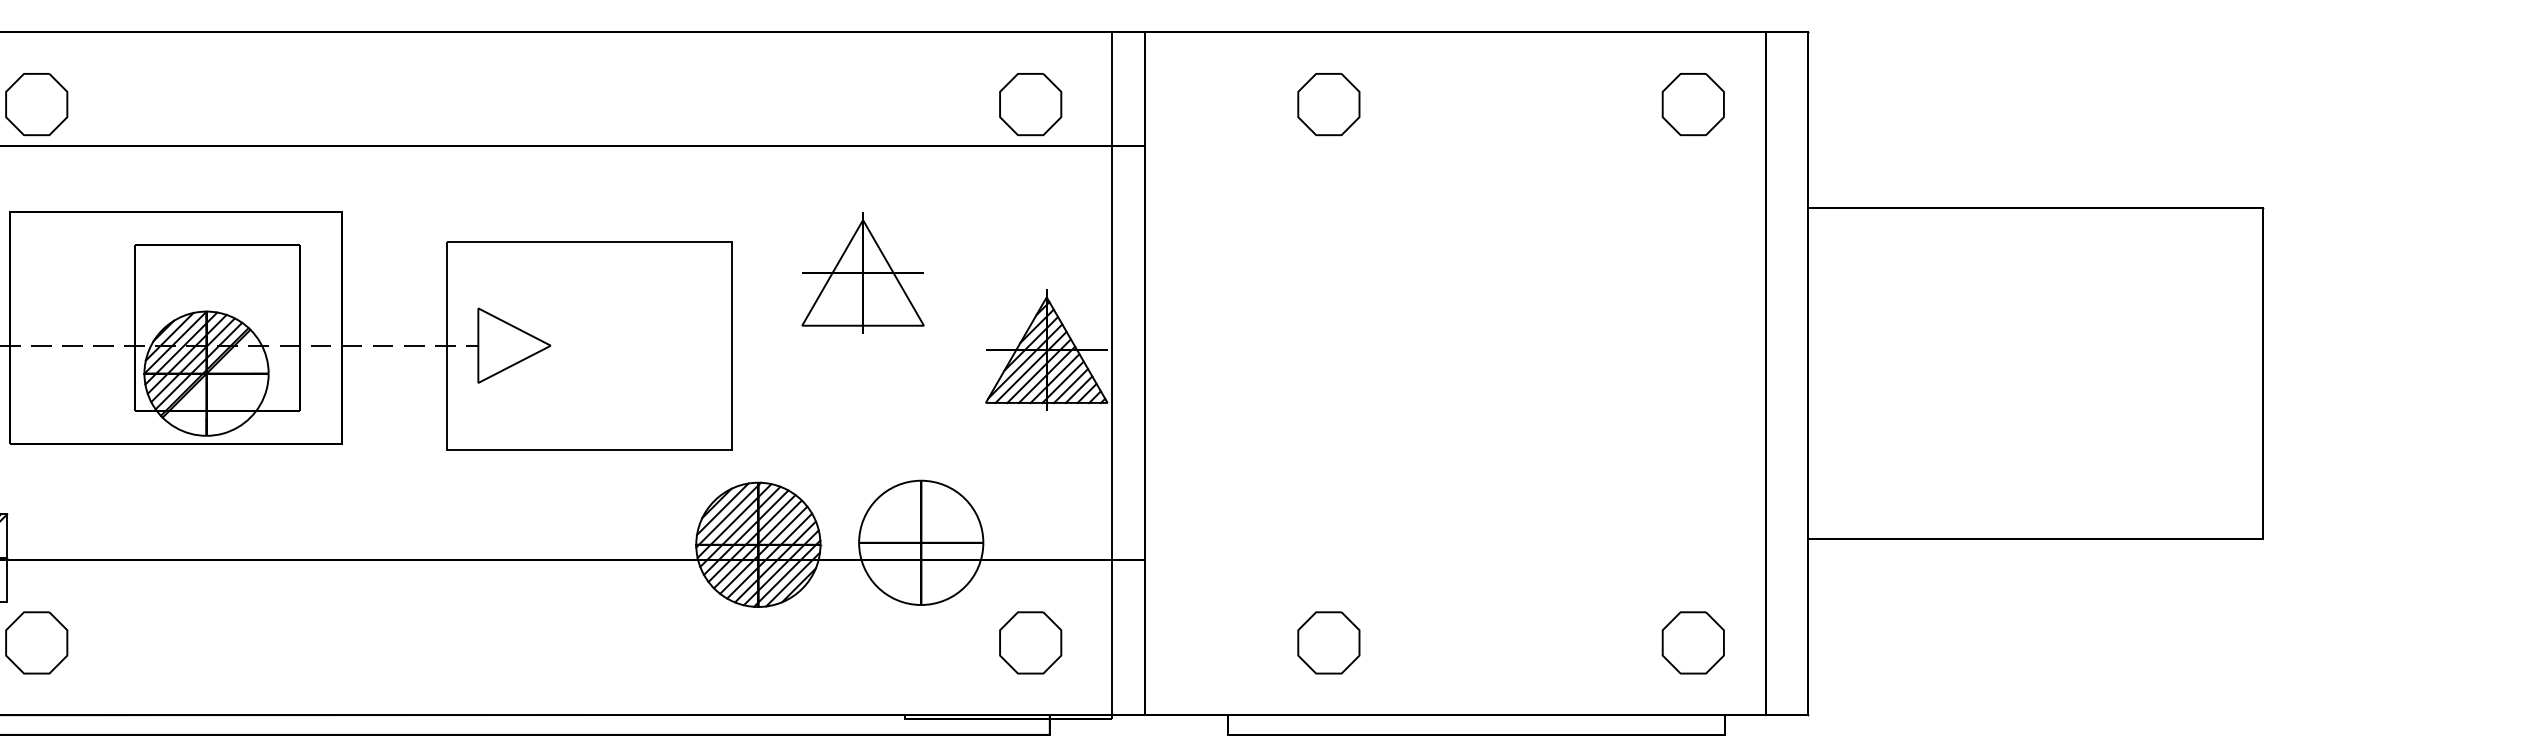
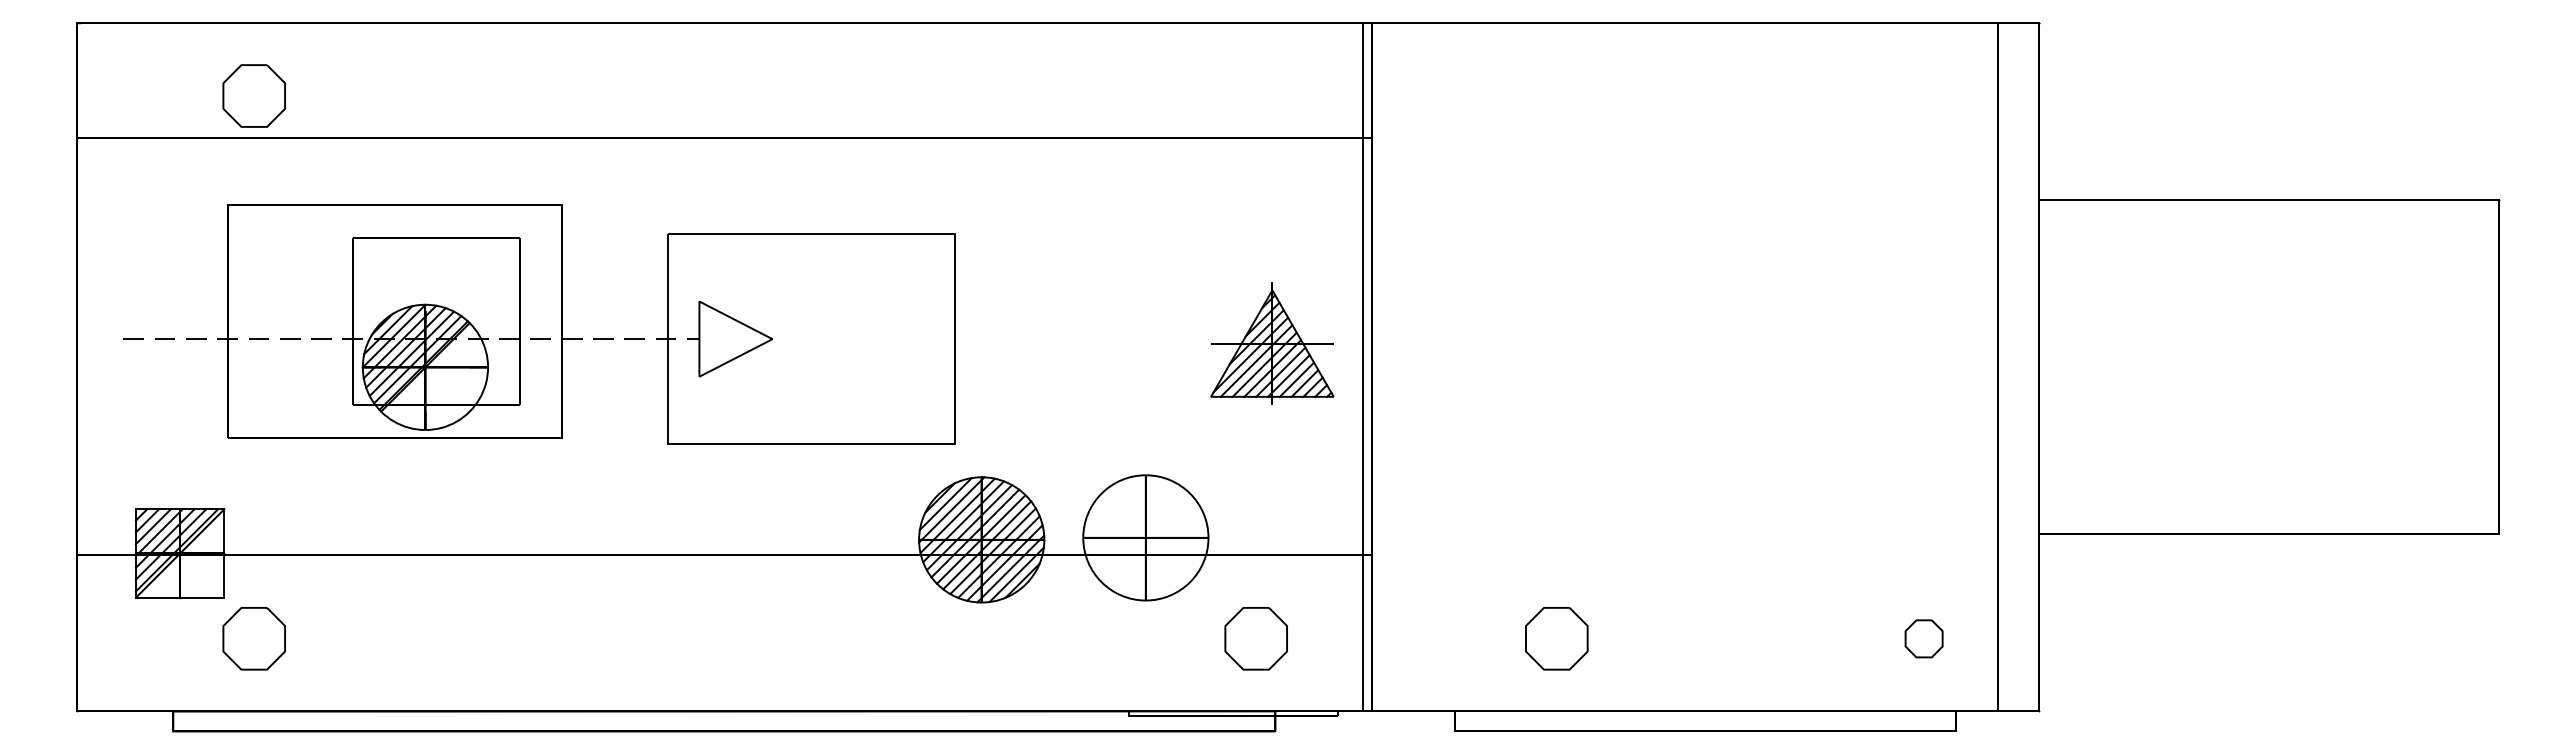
part: (1029, 104) -> (1255, 95), removed
part: (1328, 104) -> (1556, 95), removed
part: (1692, 104) -> (1923, 95), removed
part: (863, 272) -> (1087, 265), removed
line: (1112, 373) -> (1363, 367), moved
part: (1692, 642) -> (1923, 638), size x0.6

